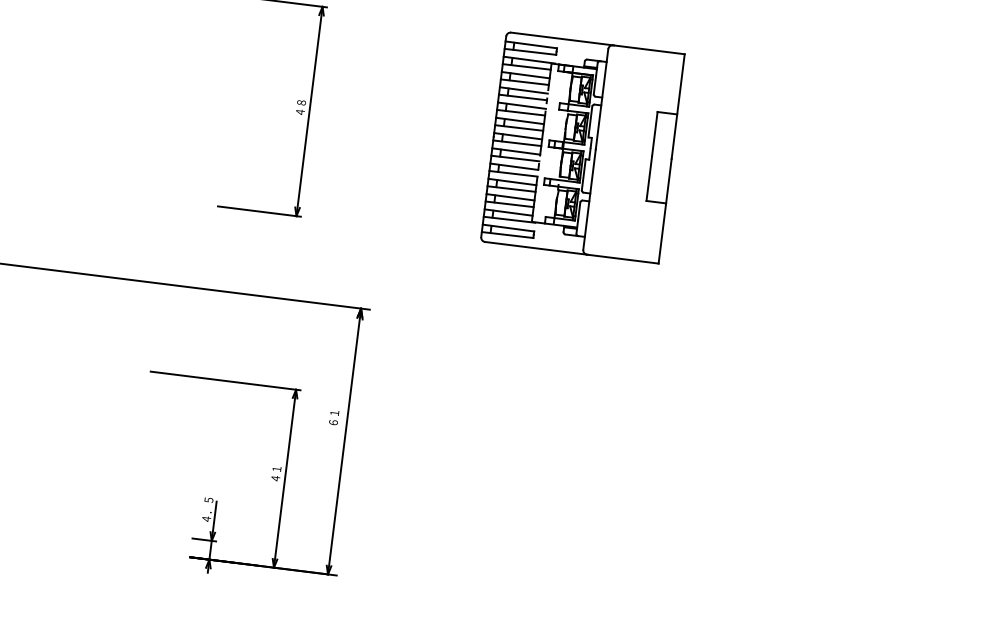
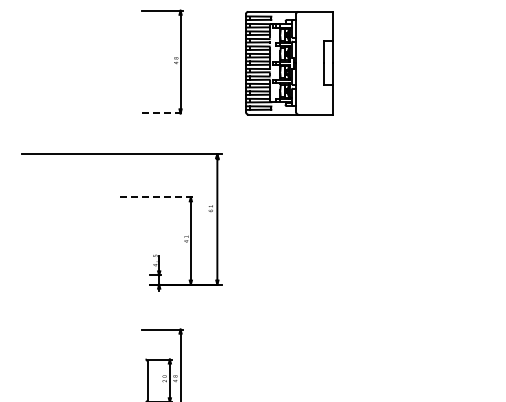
part: (582, 148) -> (289, 63), moved
line: (259, 211) -> (162, 113), solid -> dashed
line: (226, 381) -> (156, 197), solid -> dashed

